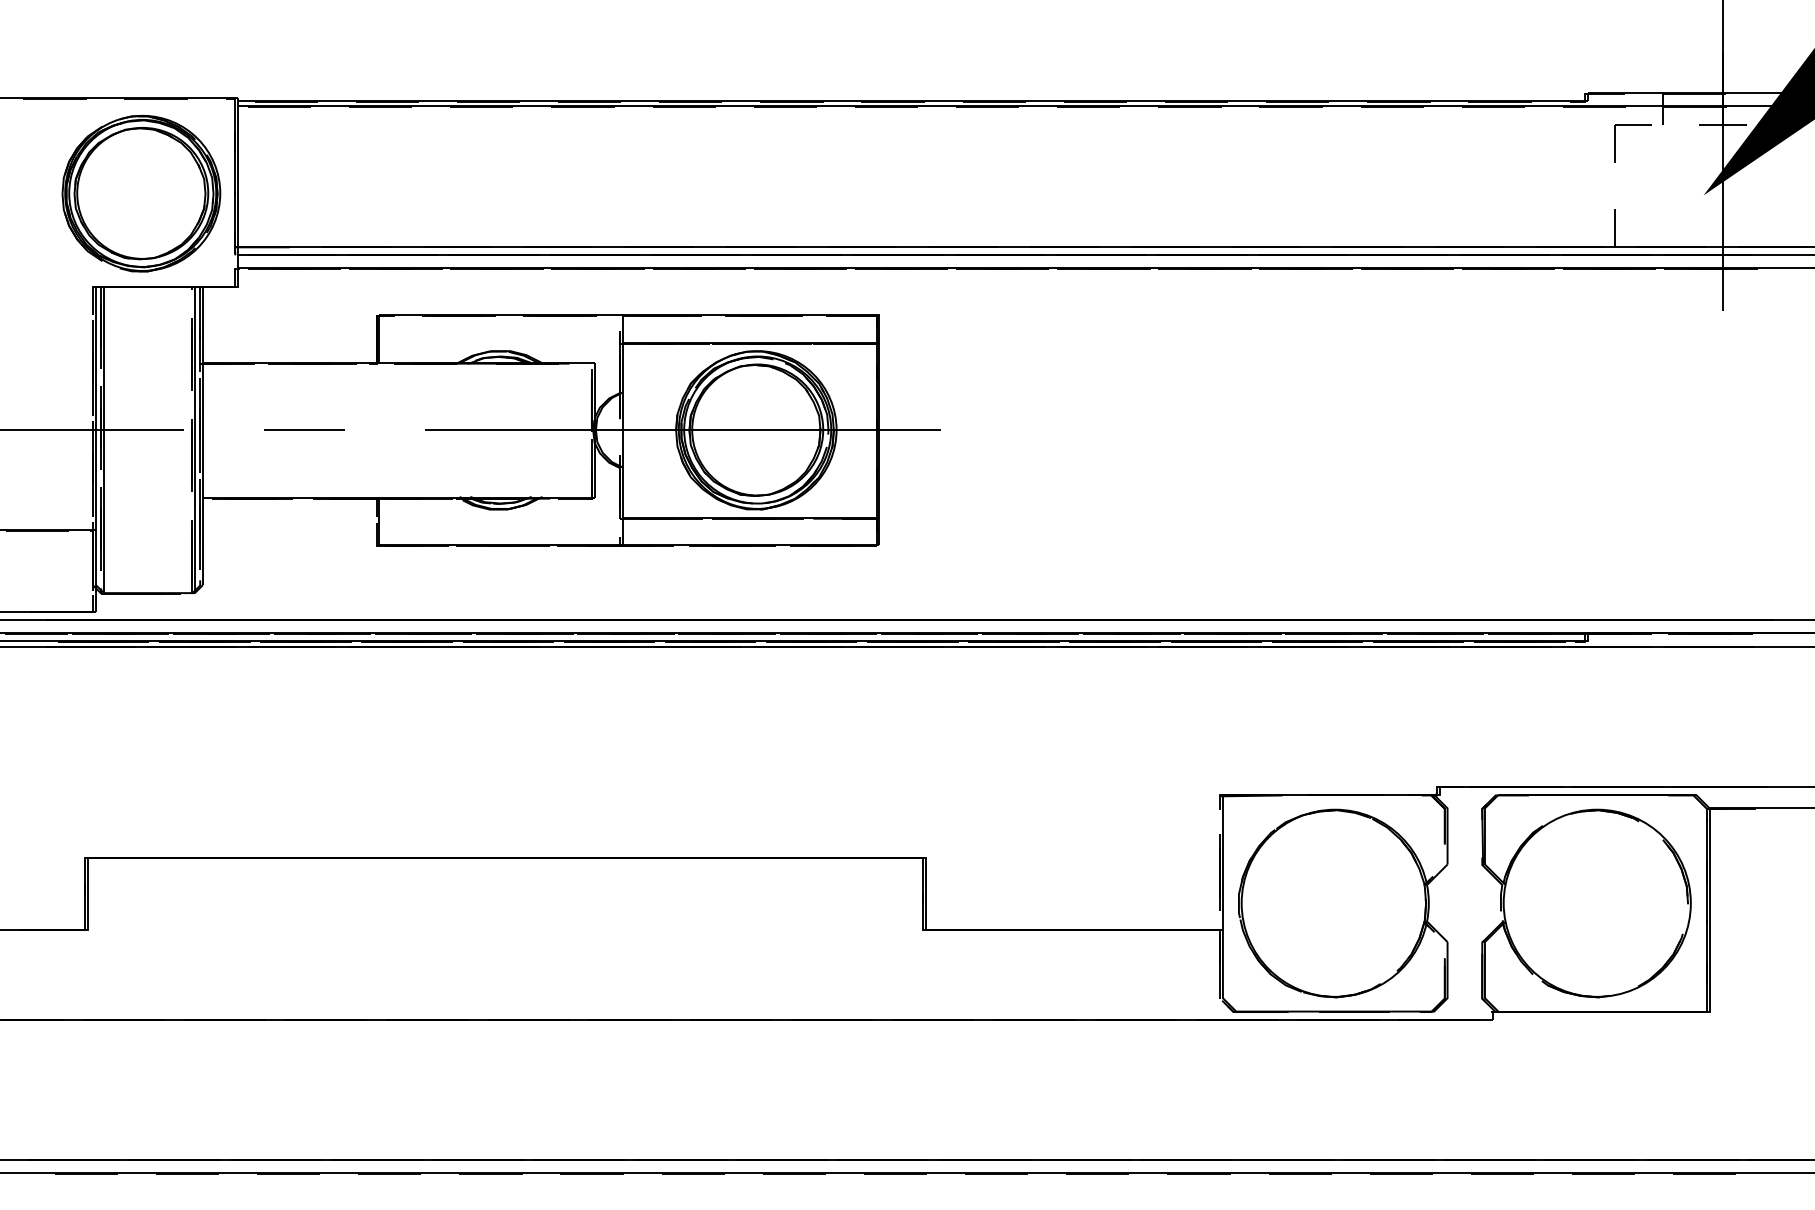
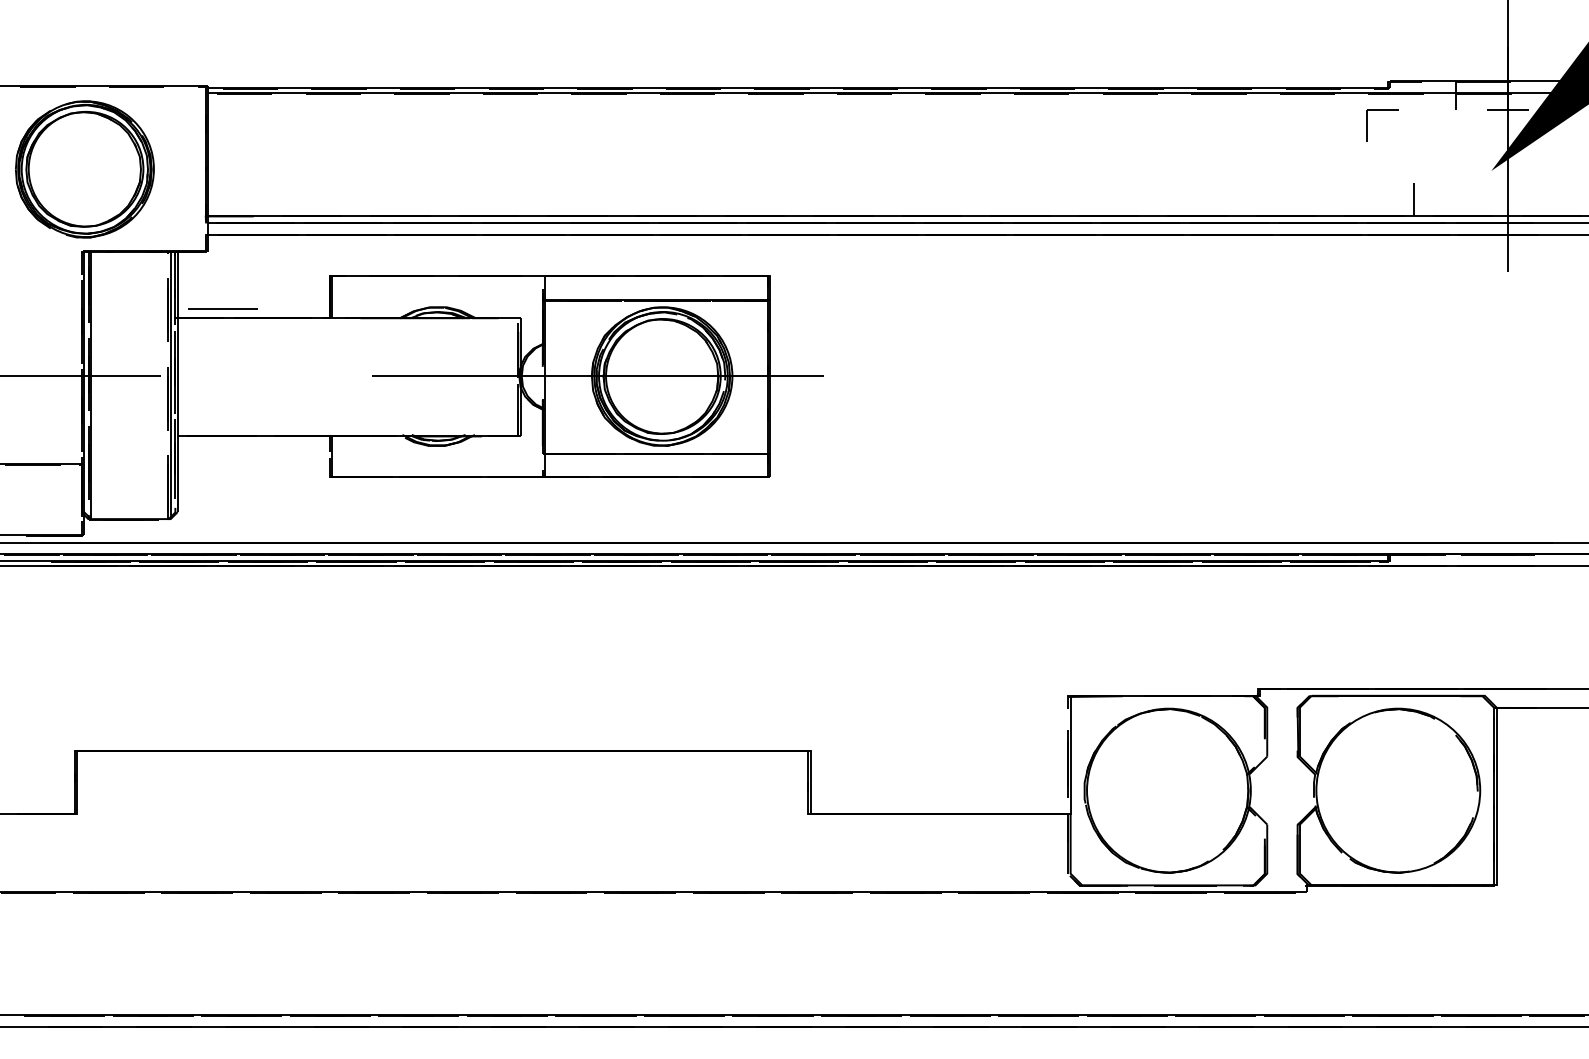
part: (1632, 126) -> (1382, 110), moved
part: (140, 193) -> (84, 169), moved
line: (304, 429) -> (222, 308), moved

